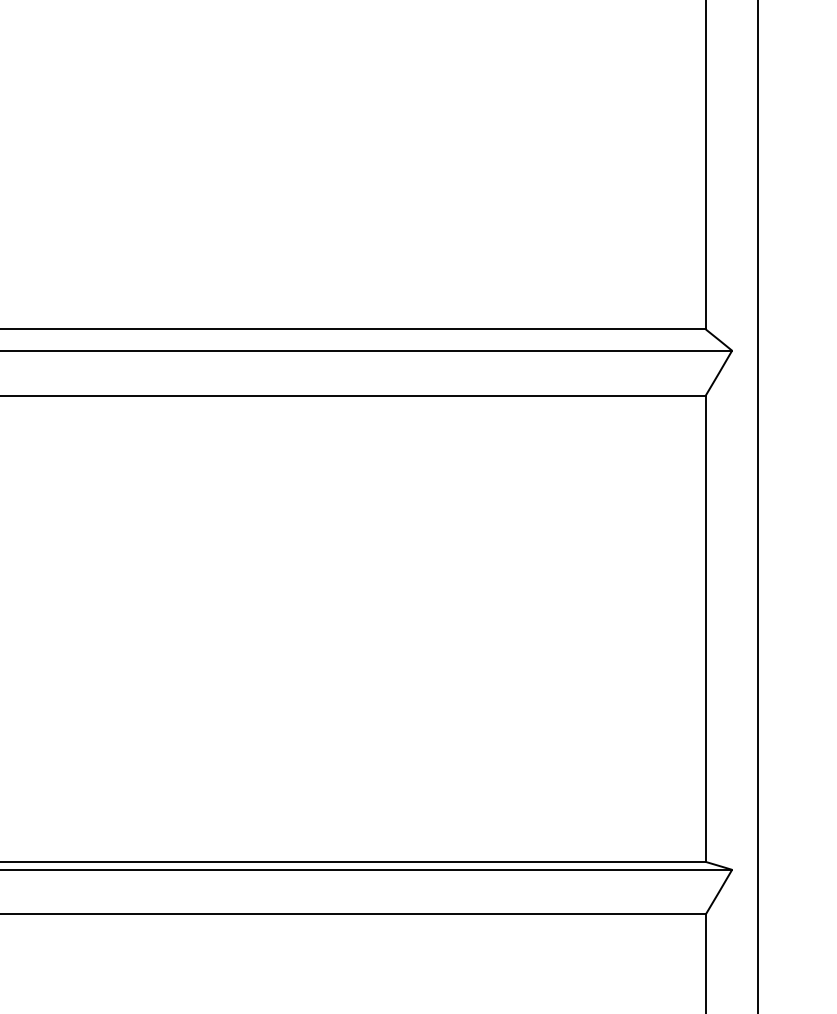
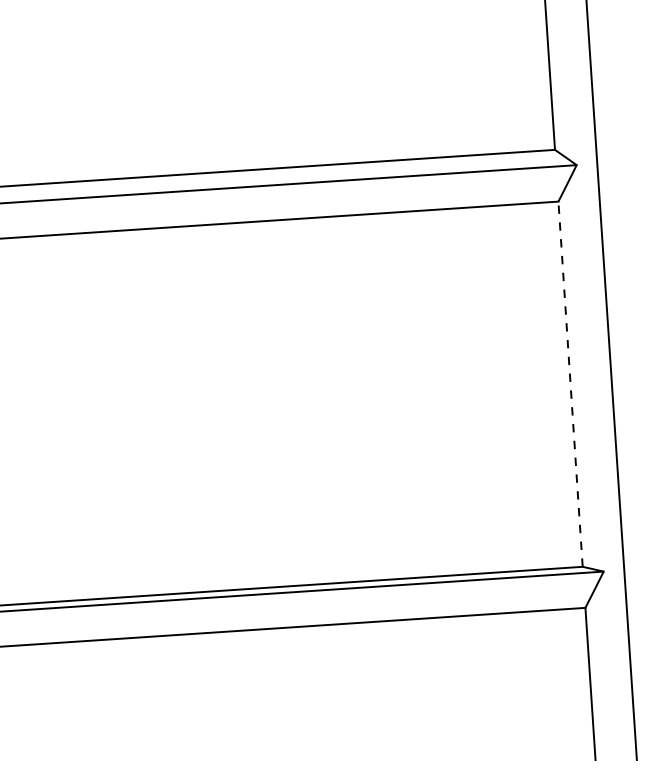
line: (705, 628) -> (570, 384), solid -> dashed

